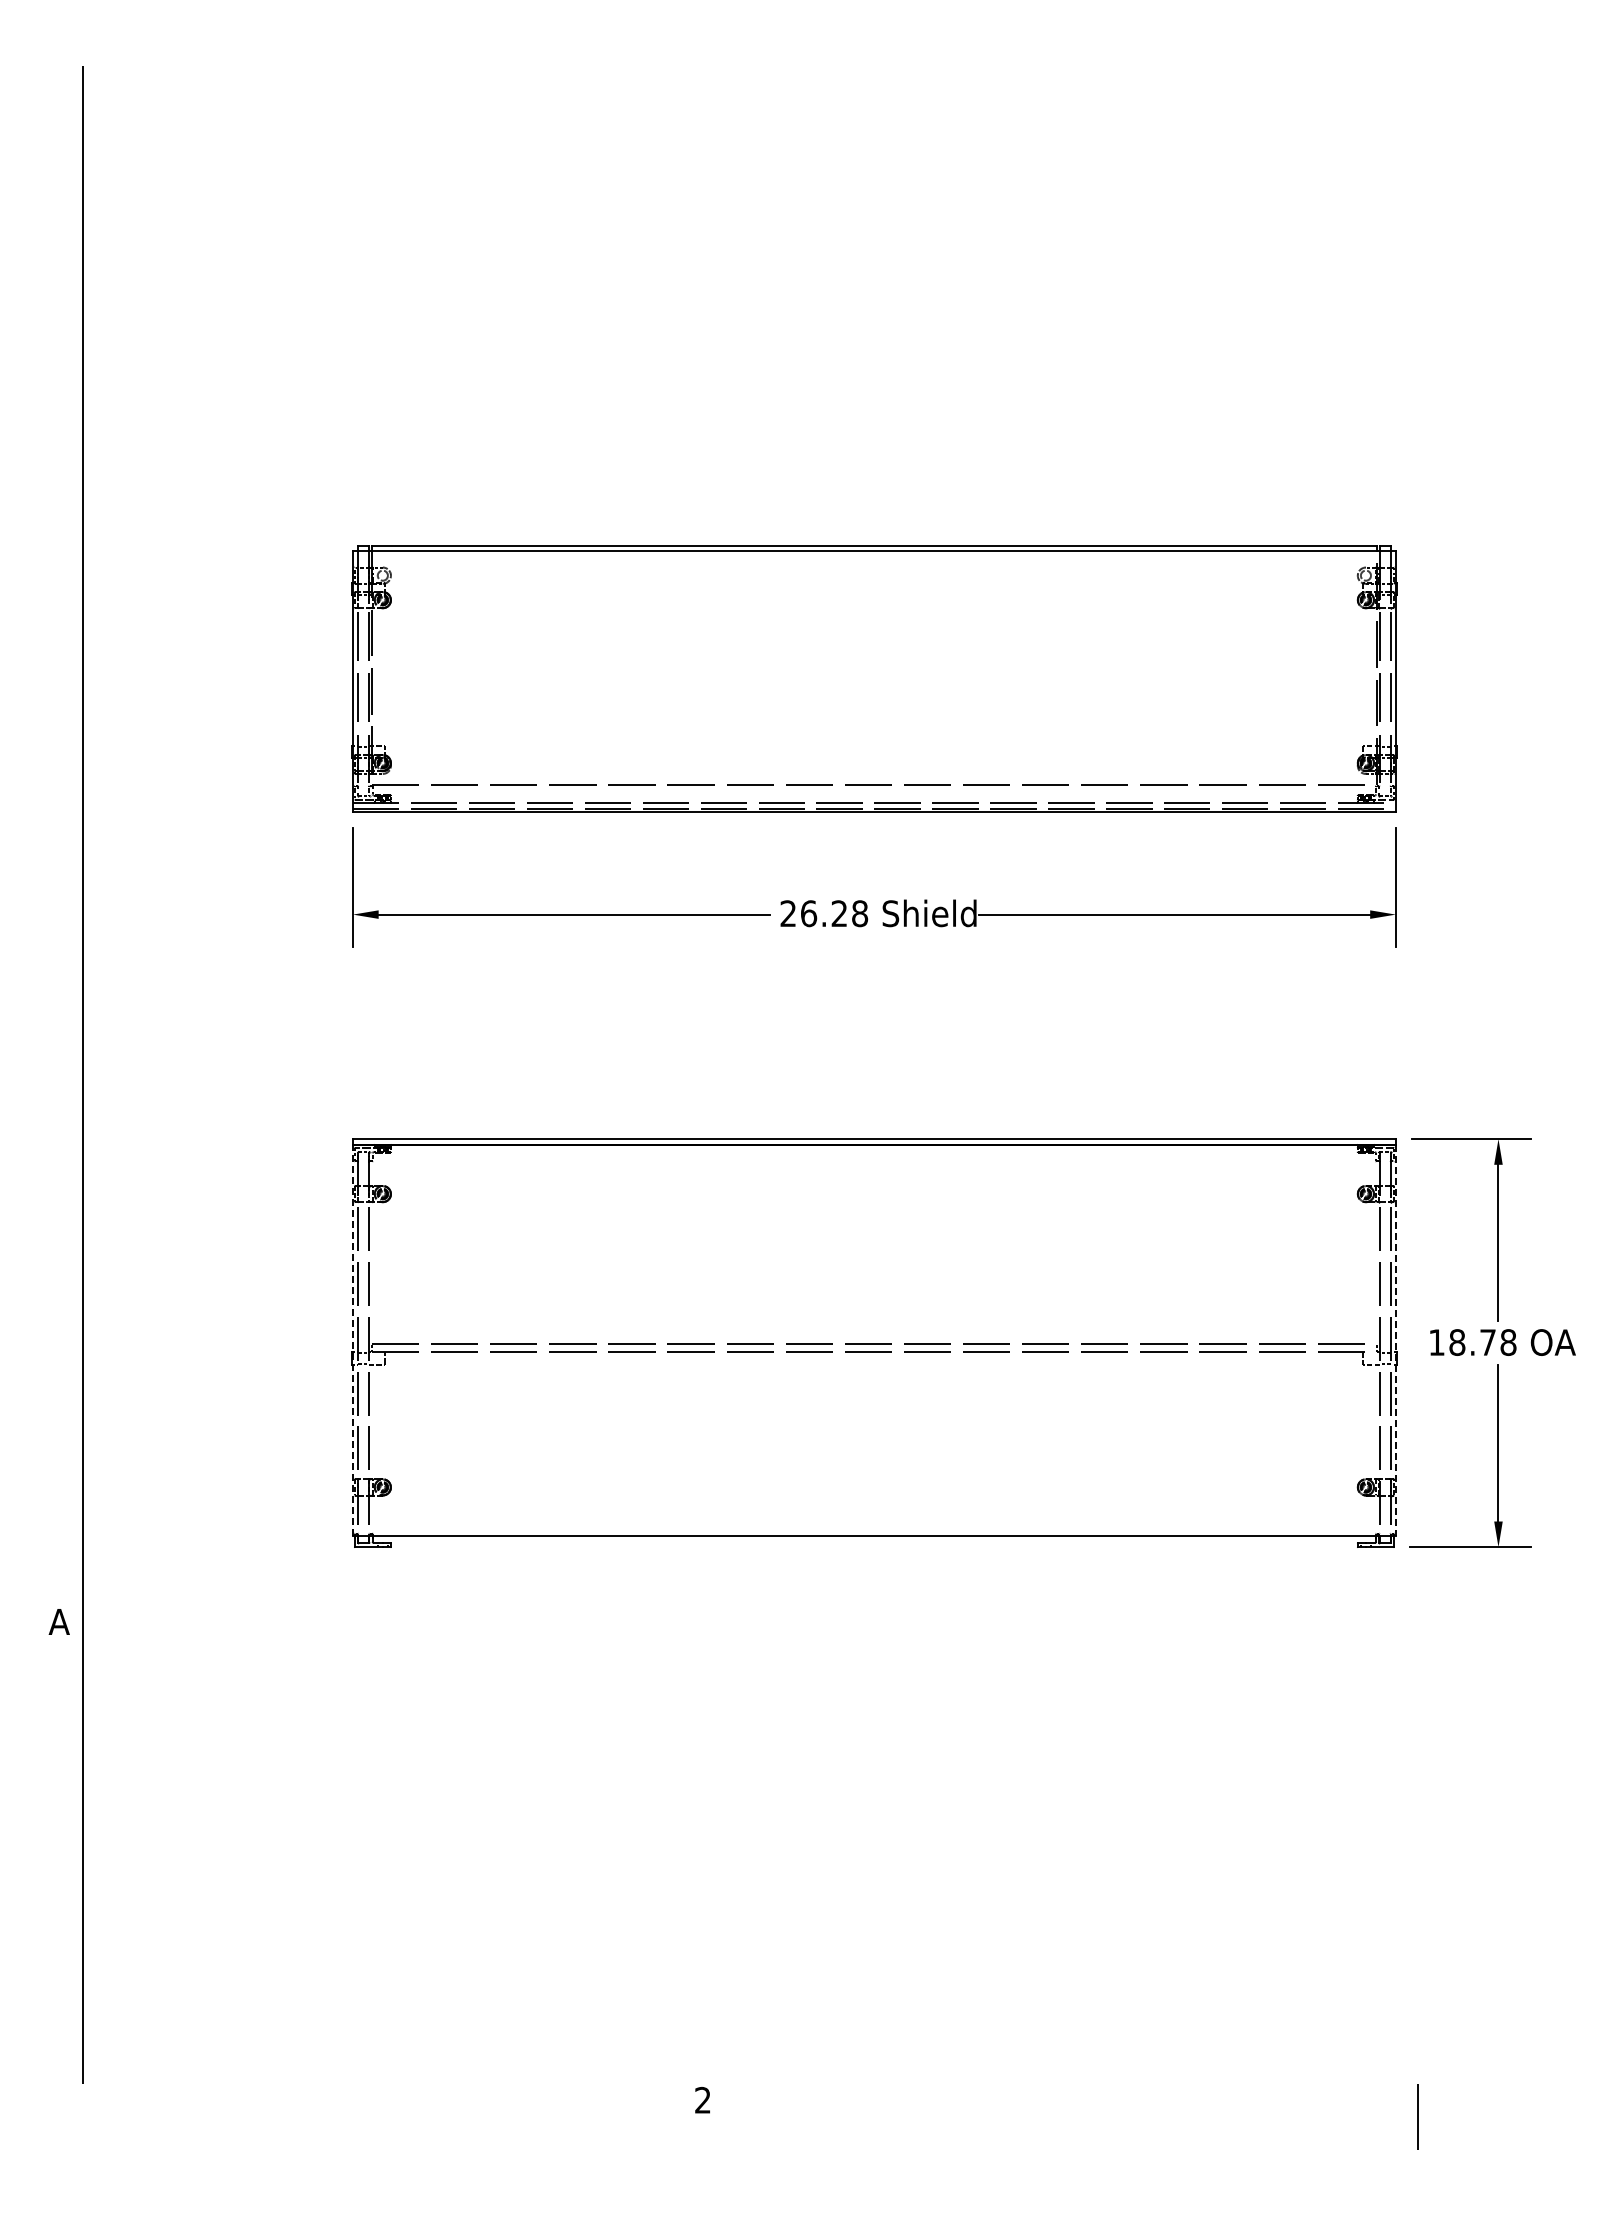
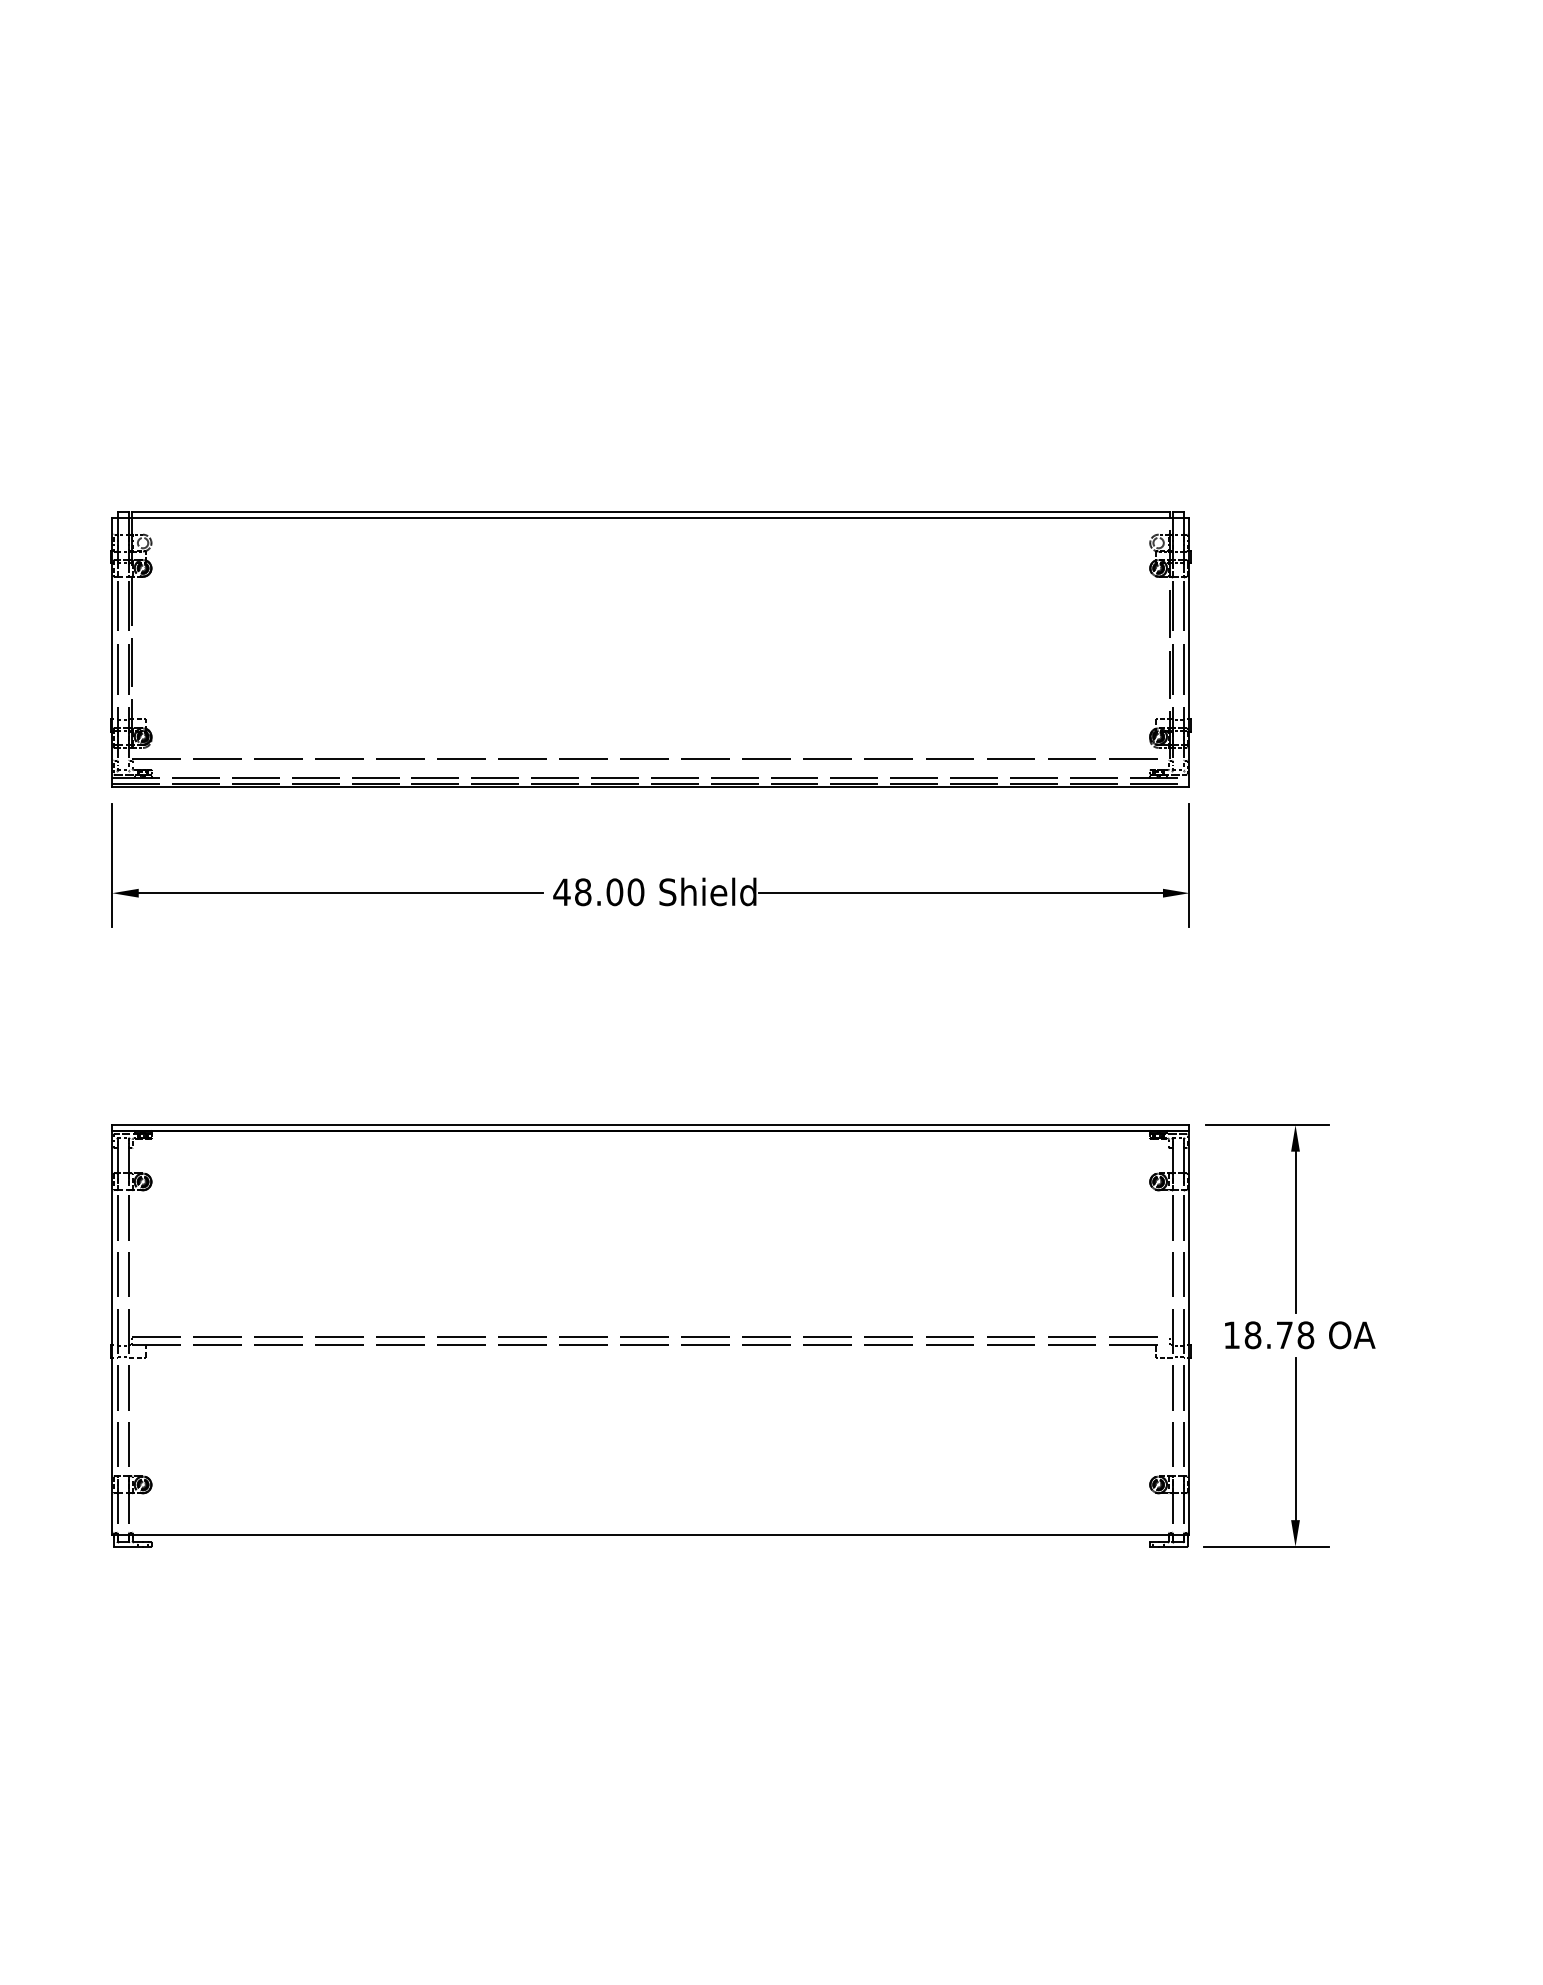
text: (823, 913) -> (598, 892), 26.28 -> 48.00
line: (353, 1340) -> (112, 1333), dashed -> solid
line: (1395, 1340) -> (1189, 1333), dashed -> solid

